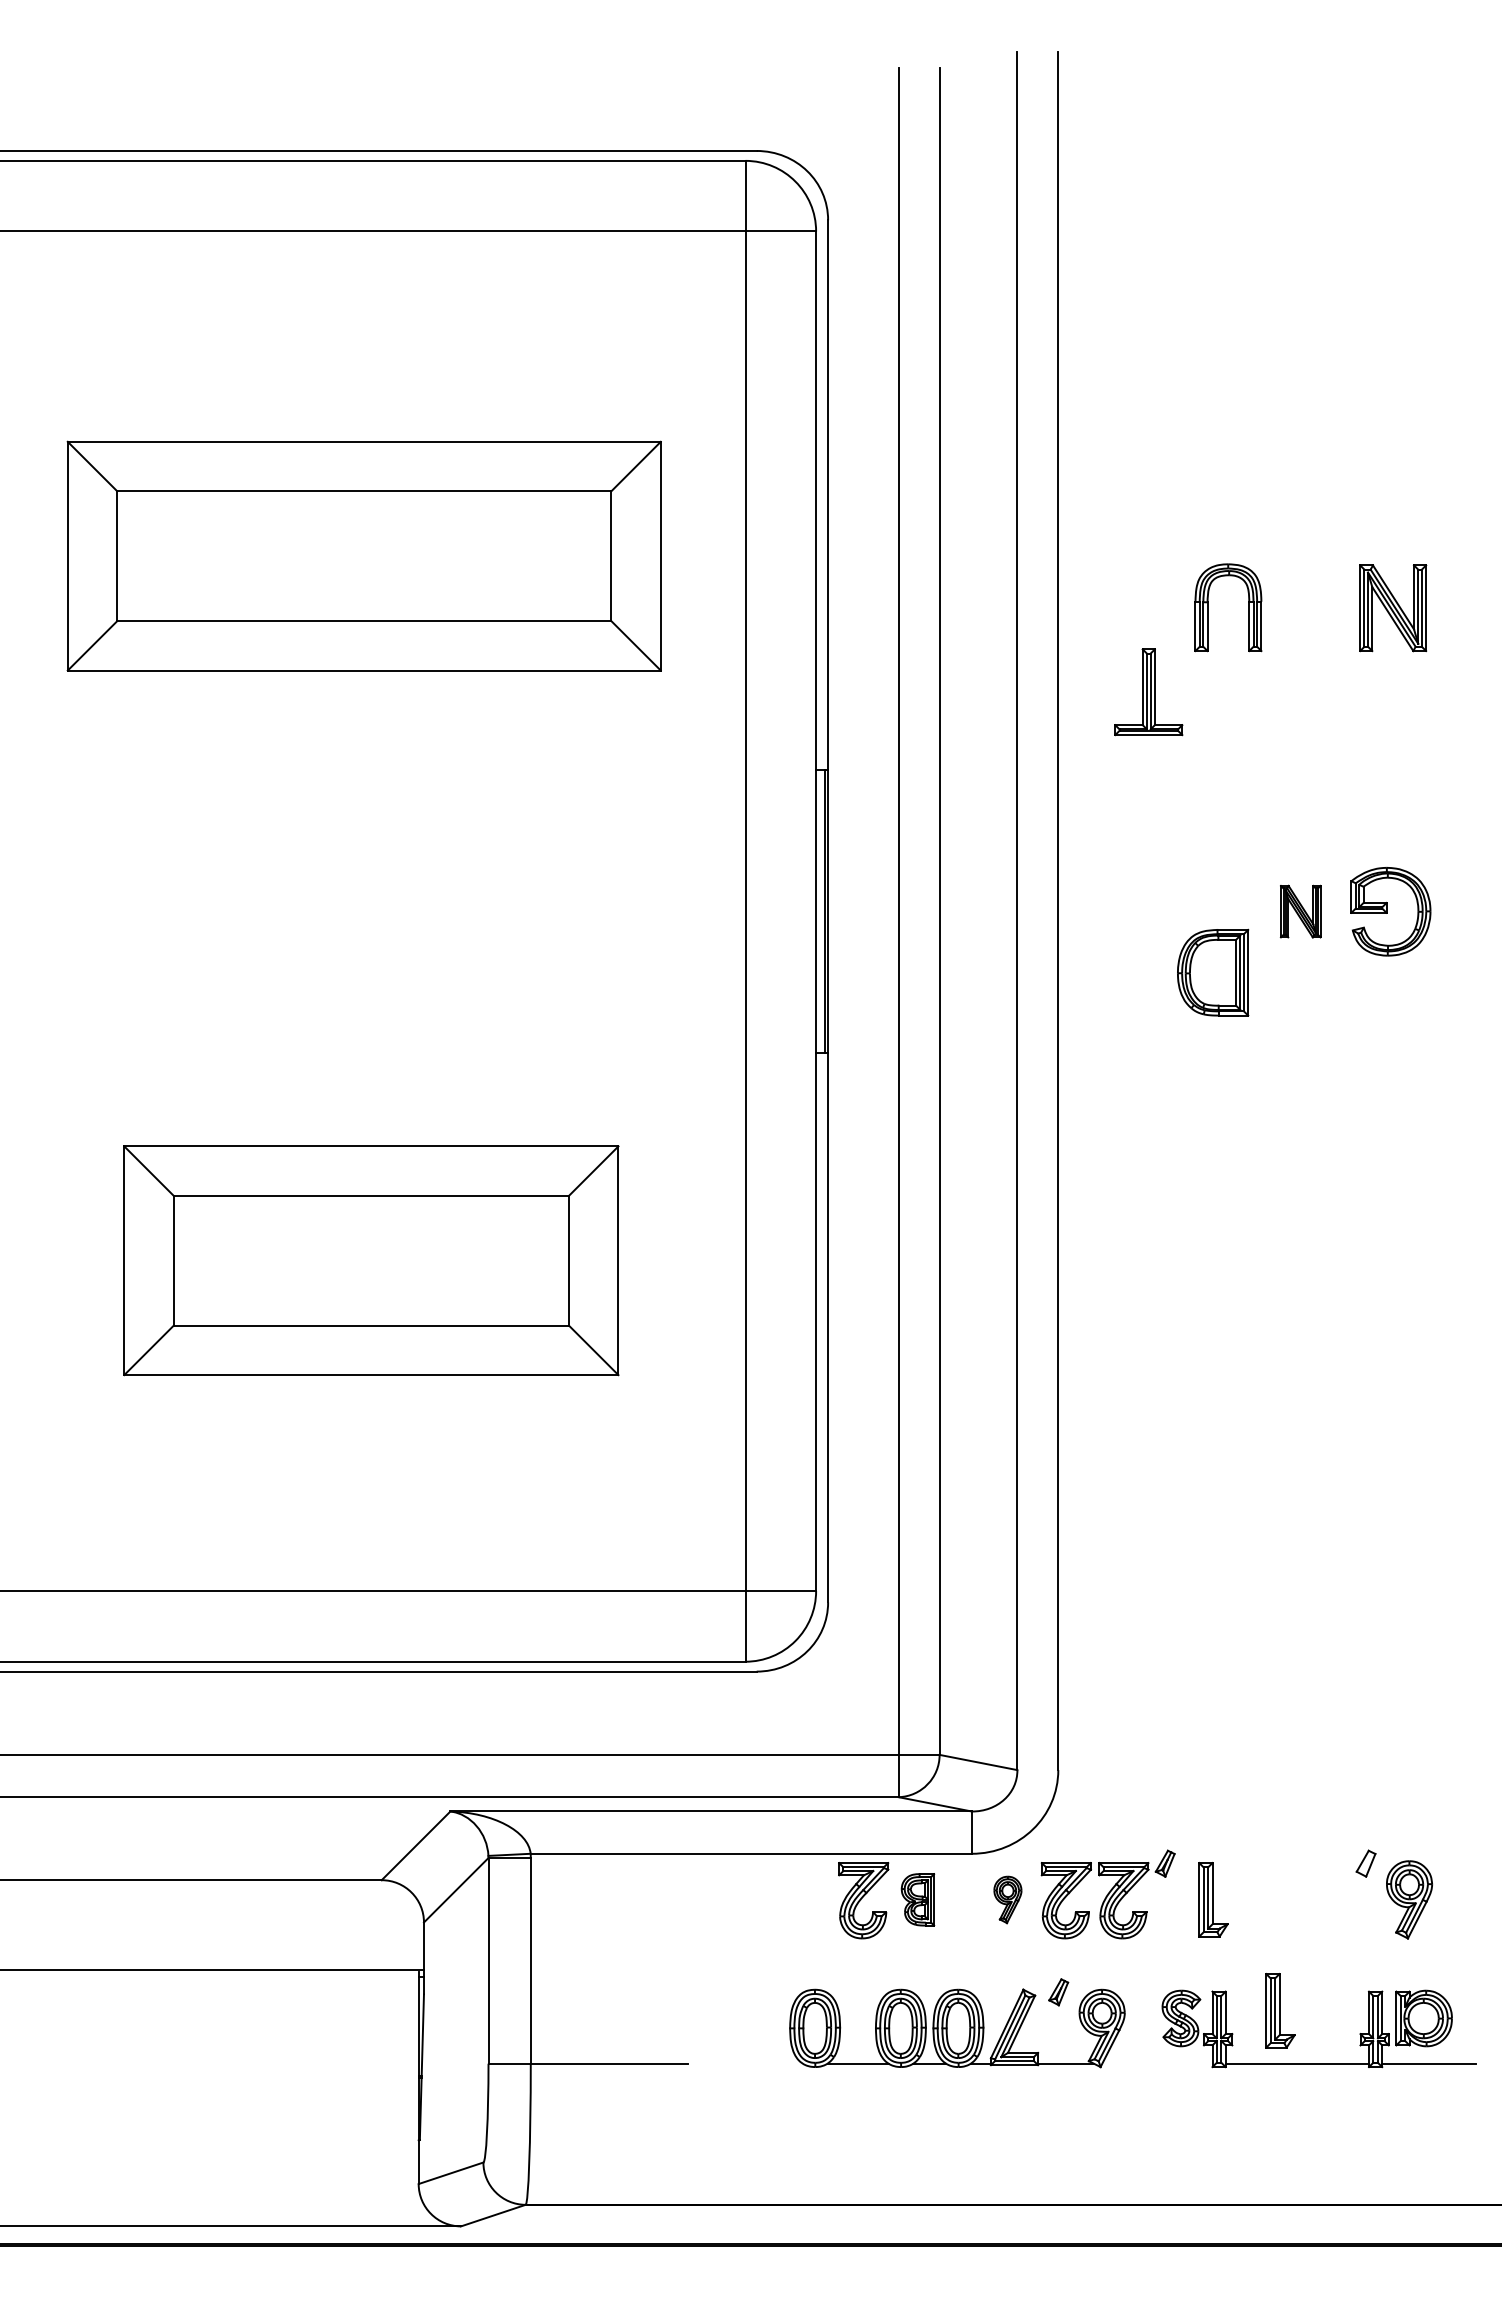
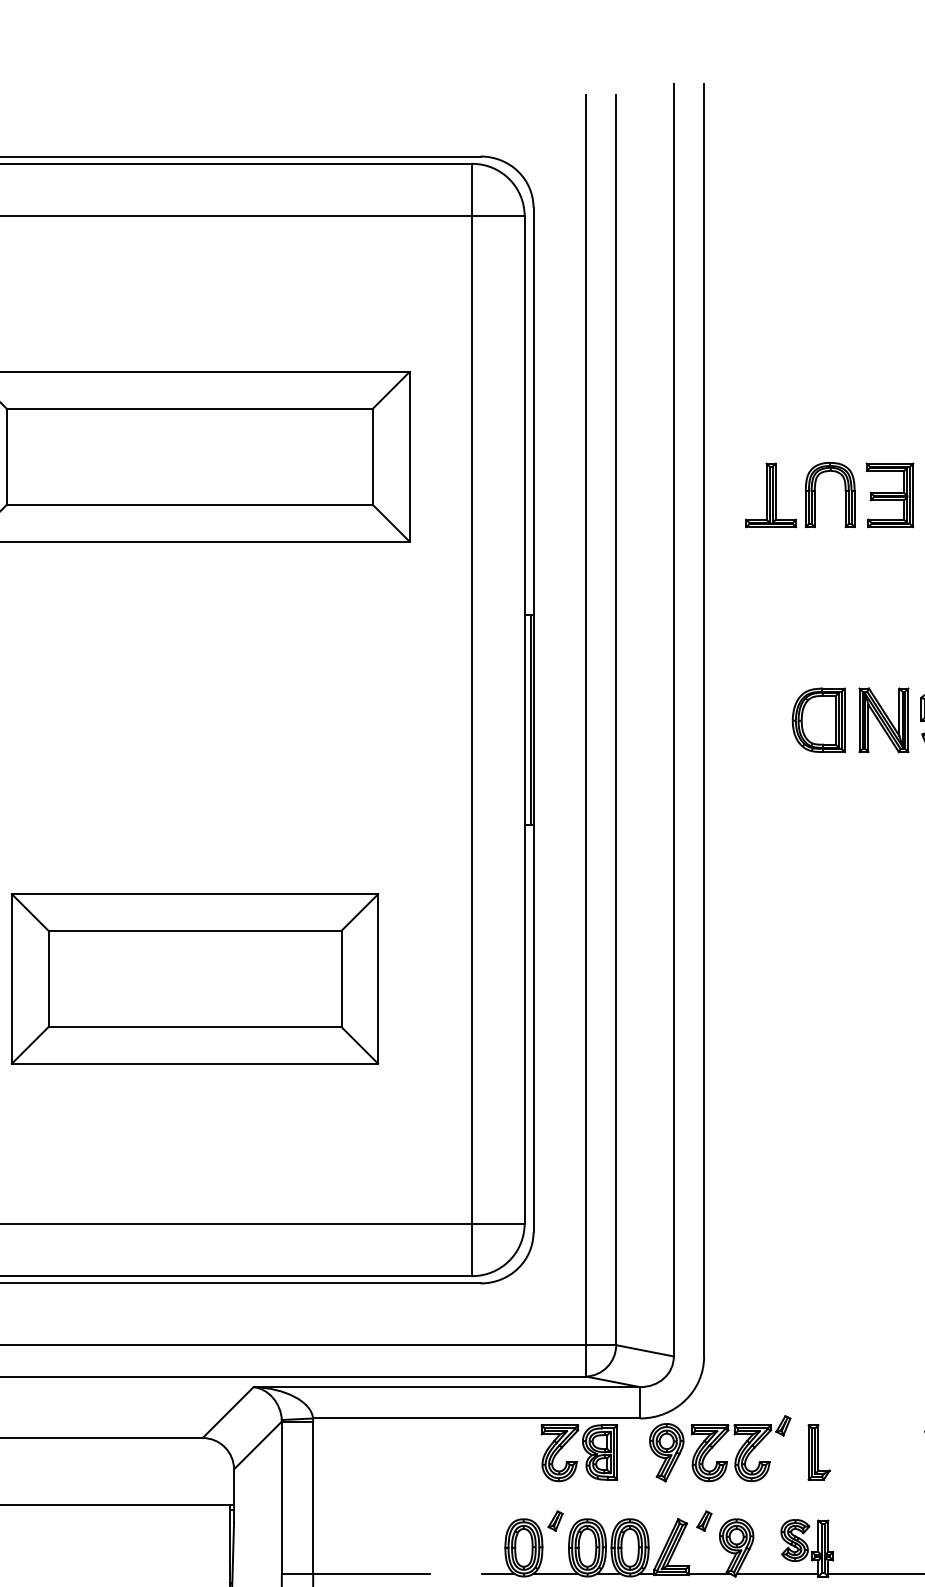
part: (1308, 608) -> (889, 495), added
part: (1148, 692) -> (770, 495), moved
part: (1300, 911) -> (883, 720), size x1.67
part: (1213, 972) -> (819, 720), moved
part: (917, 1899) -> (599, 1452), size x1.43
part: (1007, 1899) -> (666, 1452), size x1.67
part: (857, 1992) -> (555, 1521), added
part: (1280, 2010) -> (868, 1534), removed
line: (780, 2063) -> (498, 1573), added
line: (1157, 2063) -> (777, 1573), added

